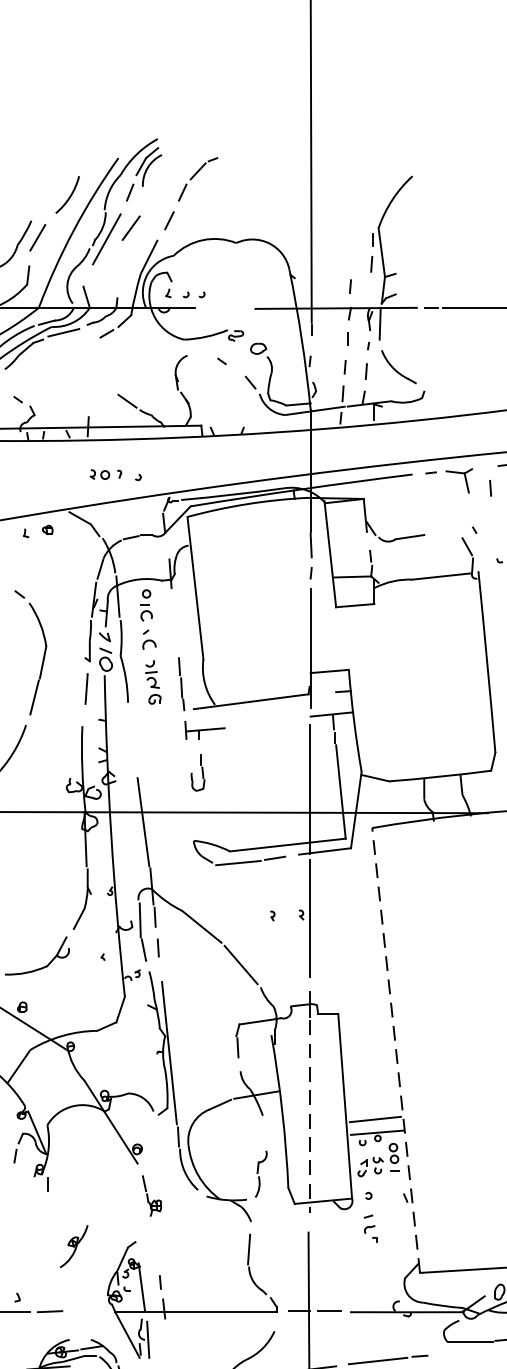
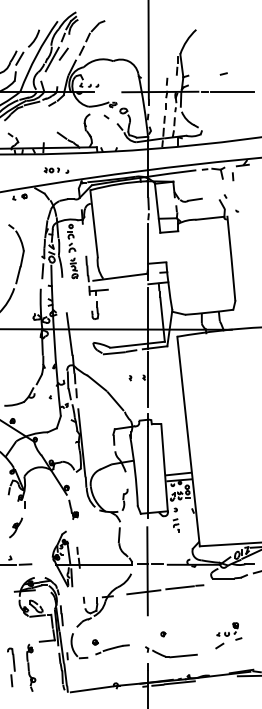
line: (470, 269) -> (223, 73), added
line: (395, 1050) -> (188, 441), dashed -> solid
line: (308, 1116) -> (147, 472), dashed -> solid
part: (73, 1245) -> (15, 527), moved

